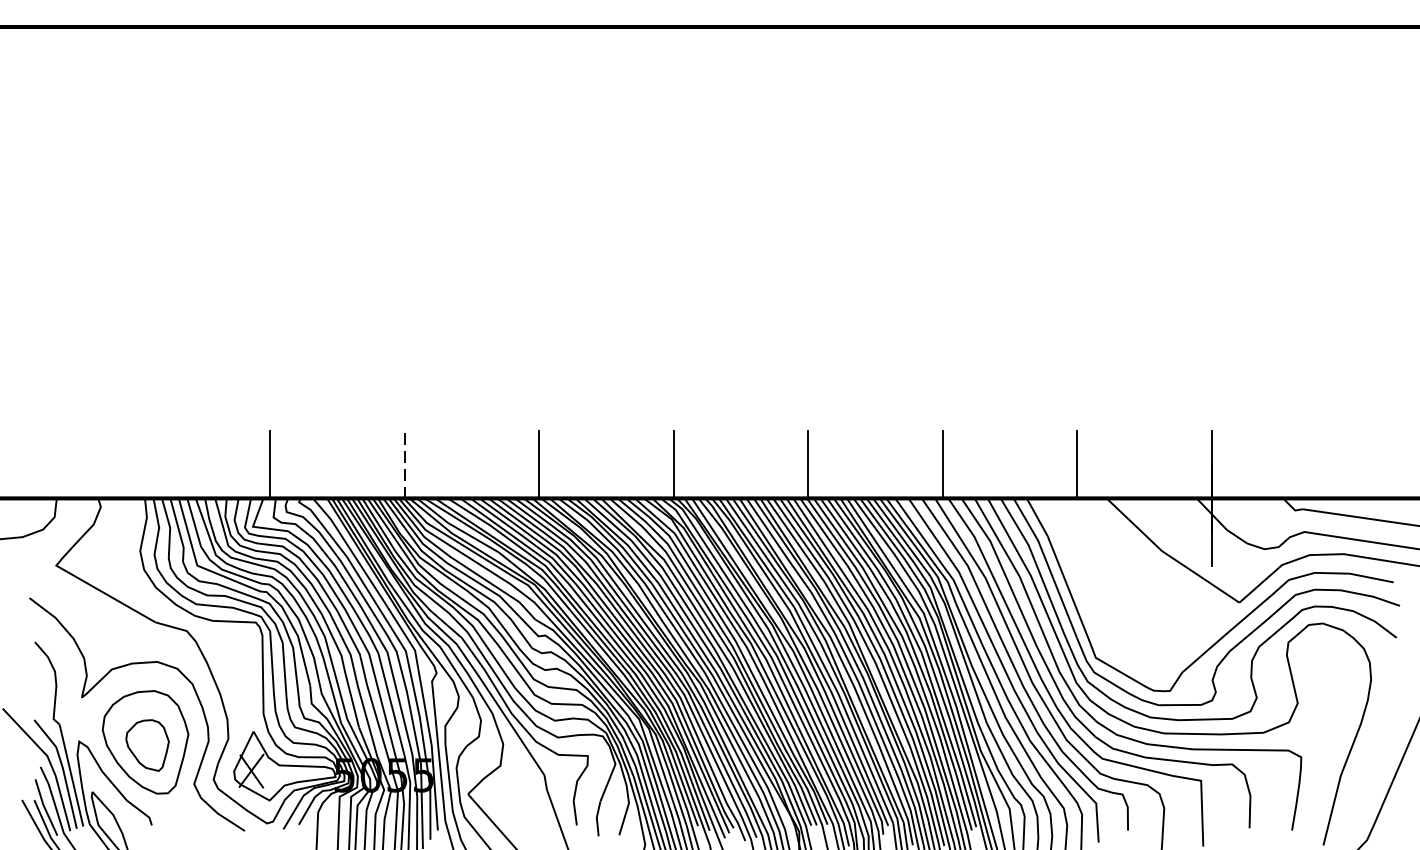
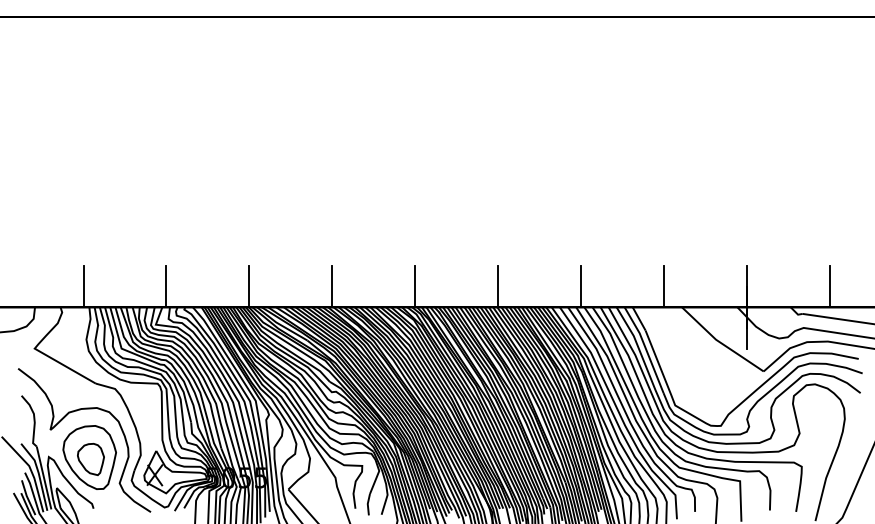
line: (135, 464) -> (83, 286), added
line: (404, 464) -> (249, 286), dashed -> solid
line: (1346, 464) -> (829, 286), added

